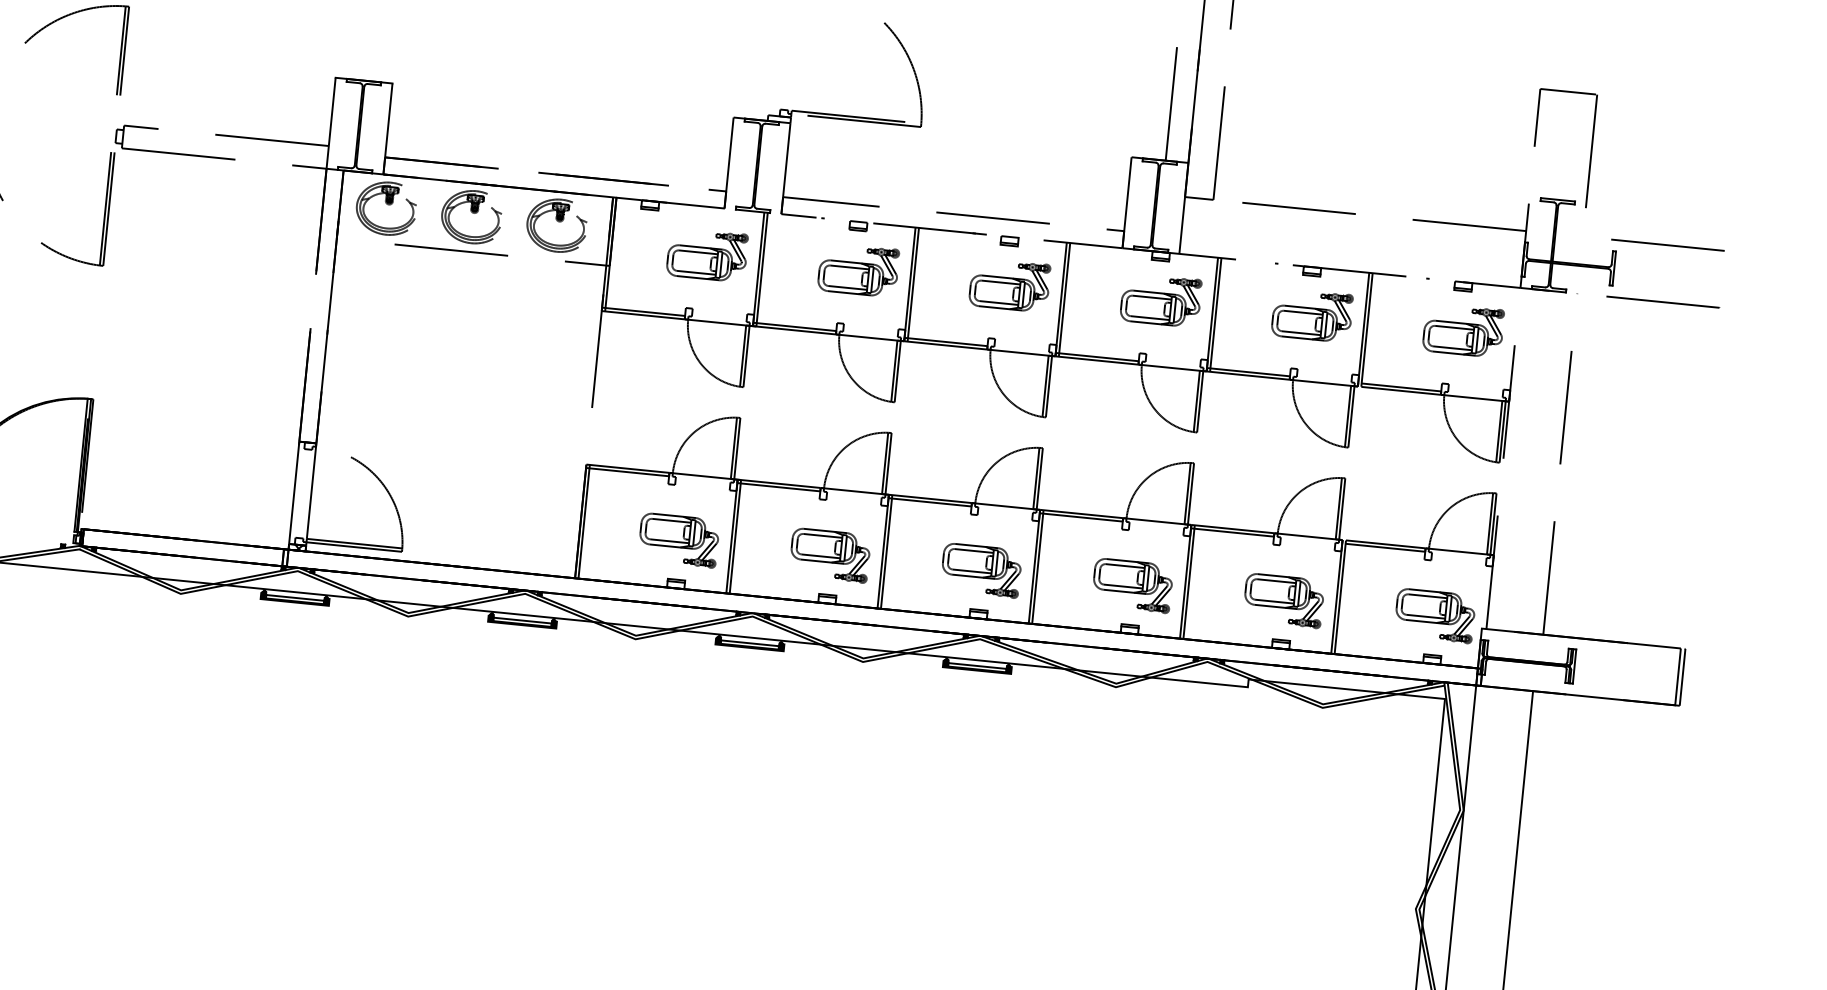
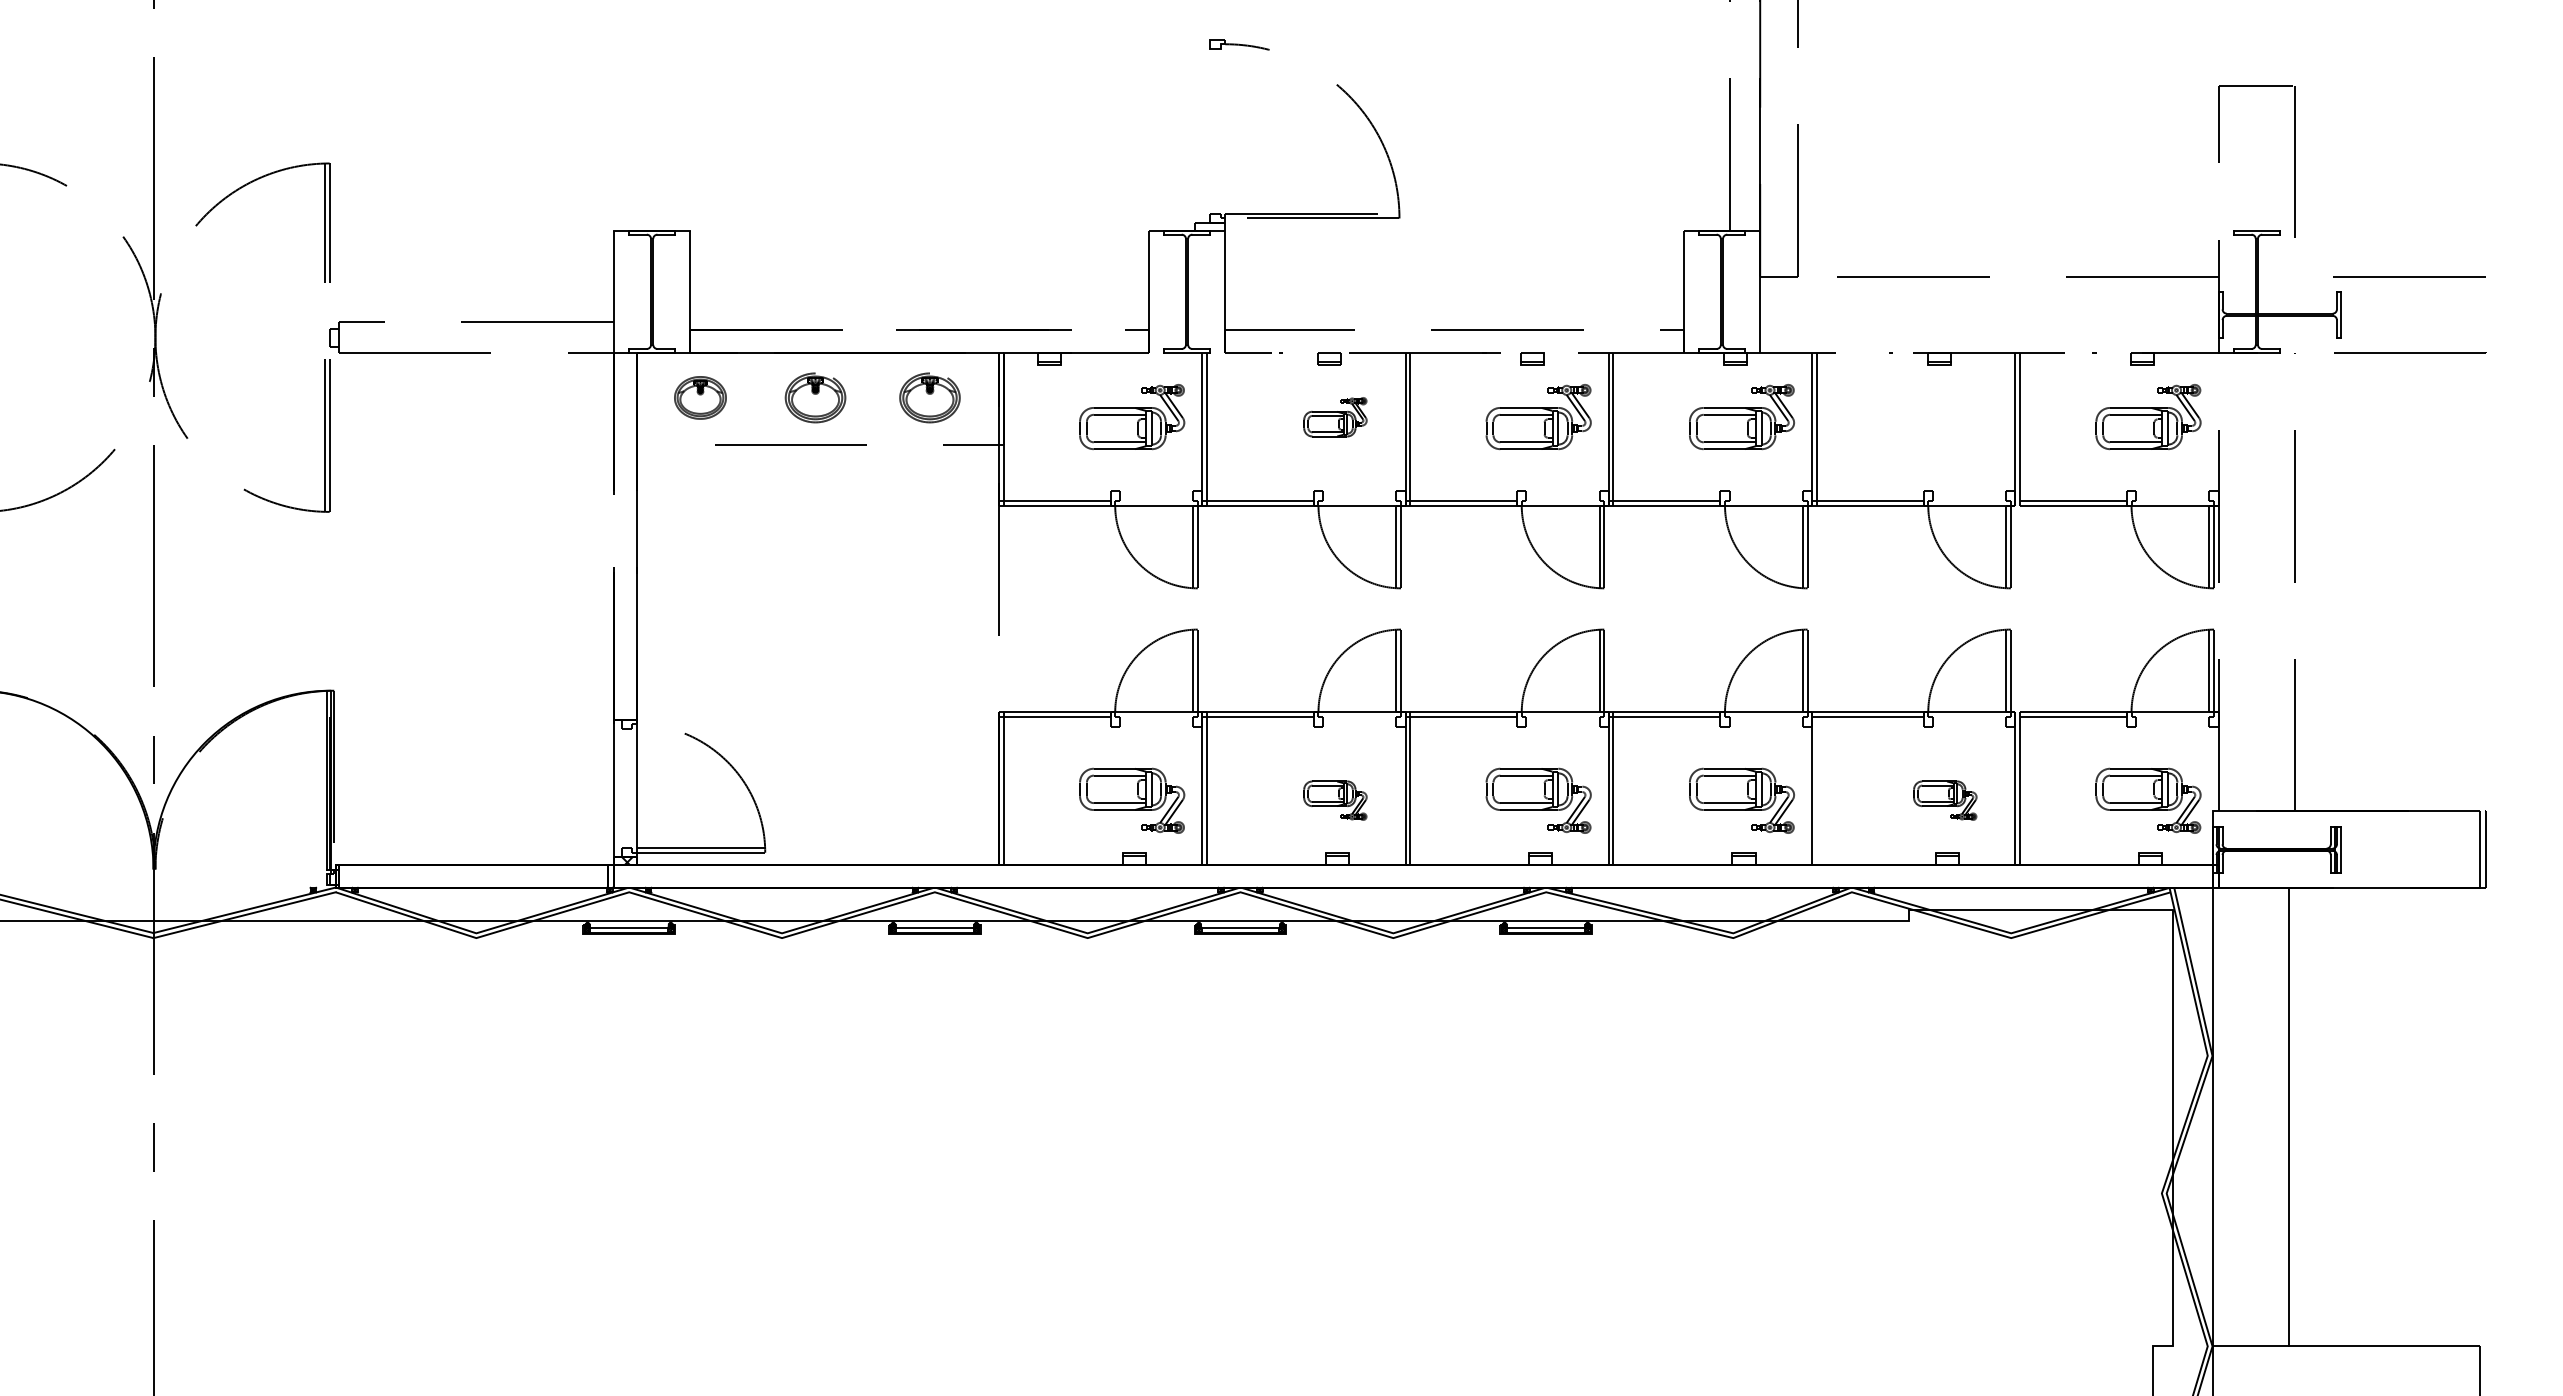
part: (386, 208) -> (698, 397), size x0.6
part: (471, 216) -> (813, 397), size x0.7
part: (556, 225) -> (927, 397), size x0.7
part: (858, 270) -> (1335, 417), size x0.6
part: (1312, 315) -> (1945, 417), removed
part: (830, 555) -> (1335, 800), size x0.6
line: (1188, 582) -> (1816, 788), removed
part: (1284, 600) -> (1945, 800), size x0.6

